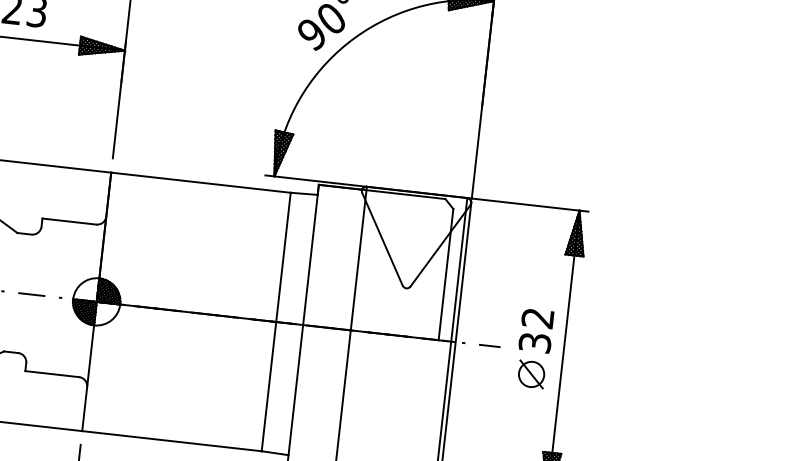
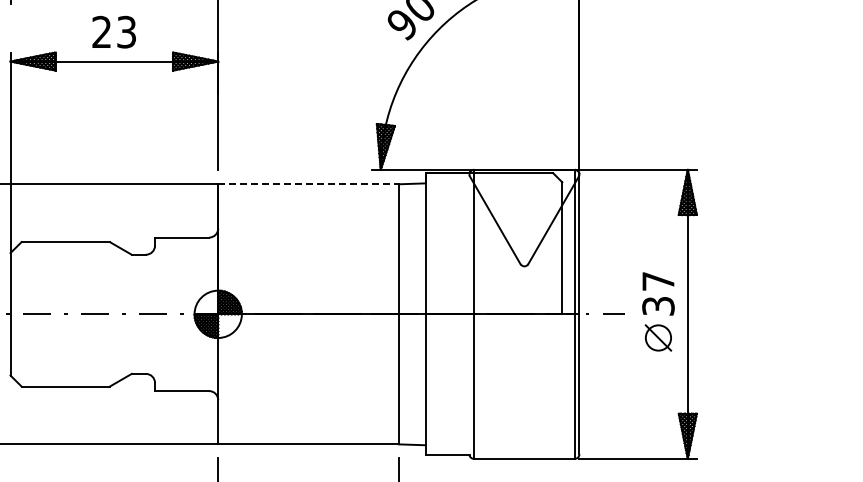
line: (201, 183) -> (309, 184), solid -> dashed
text: (537, 318) -> (658, 281), 32 -> 37

